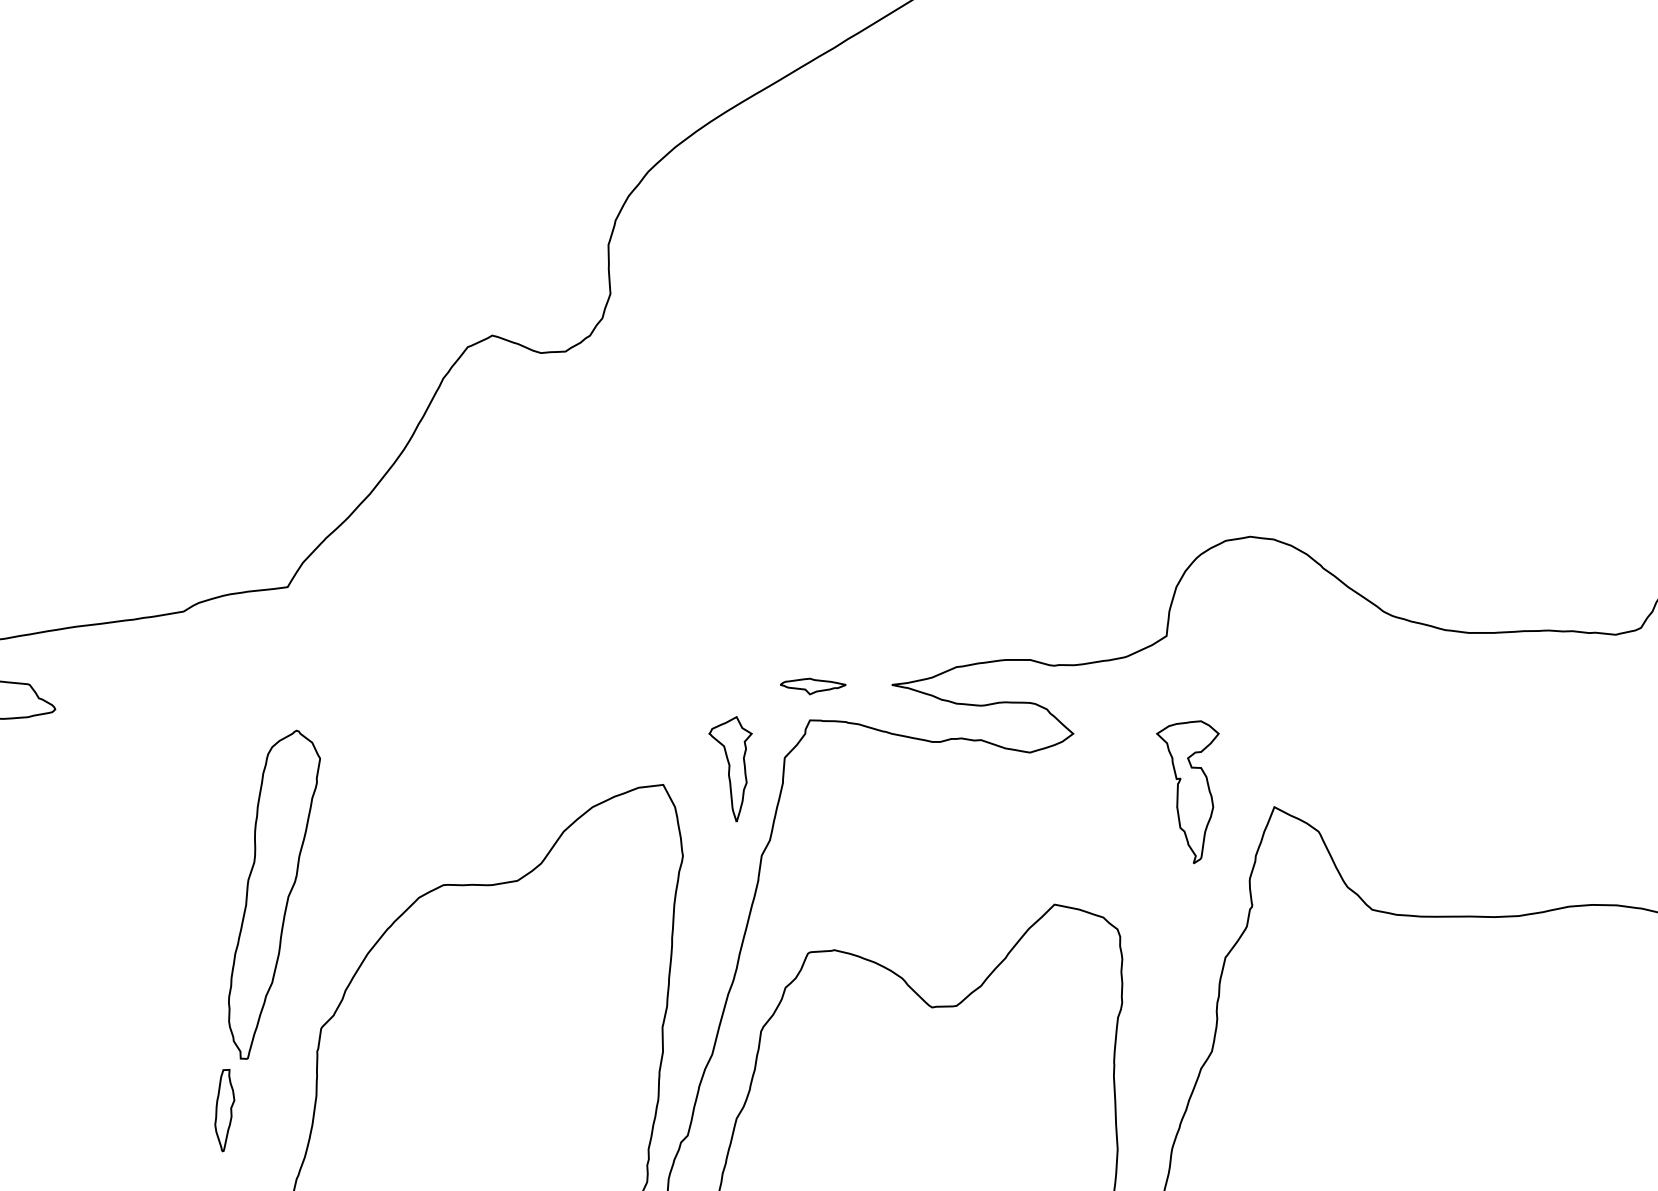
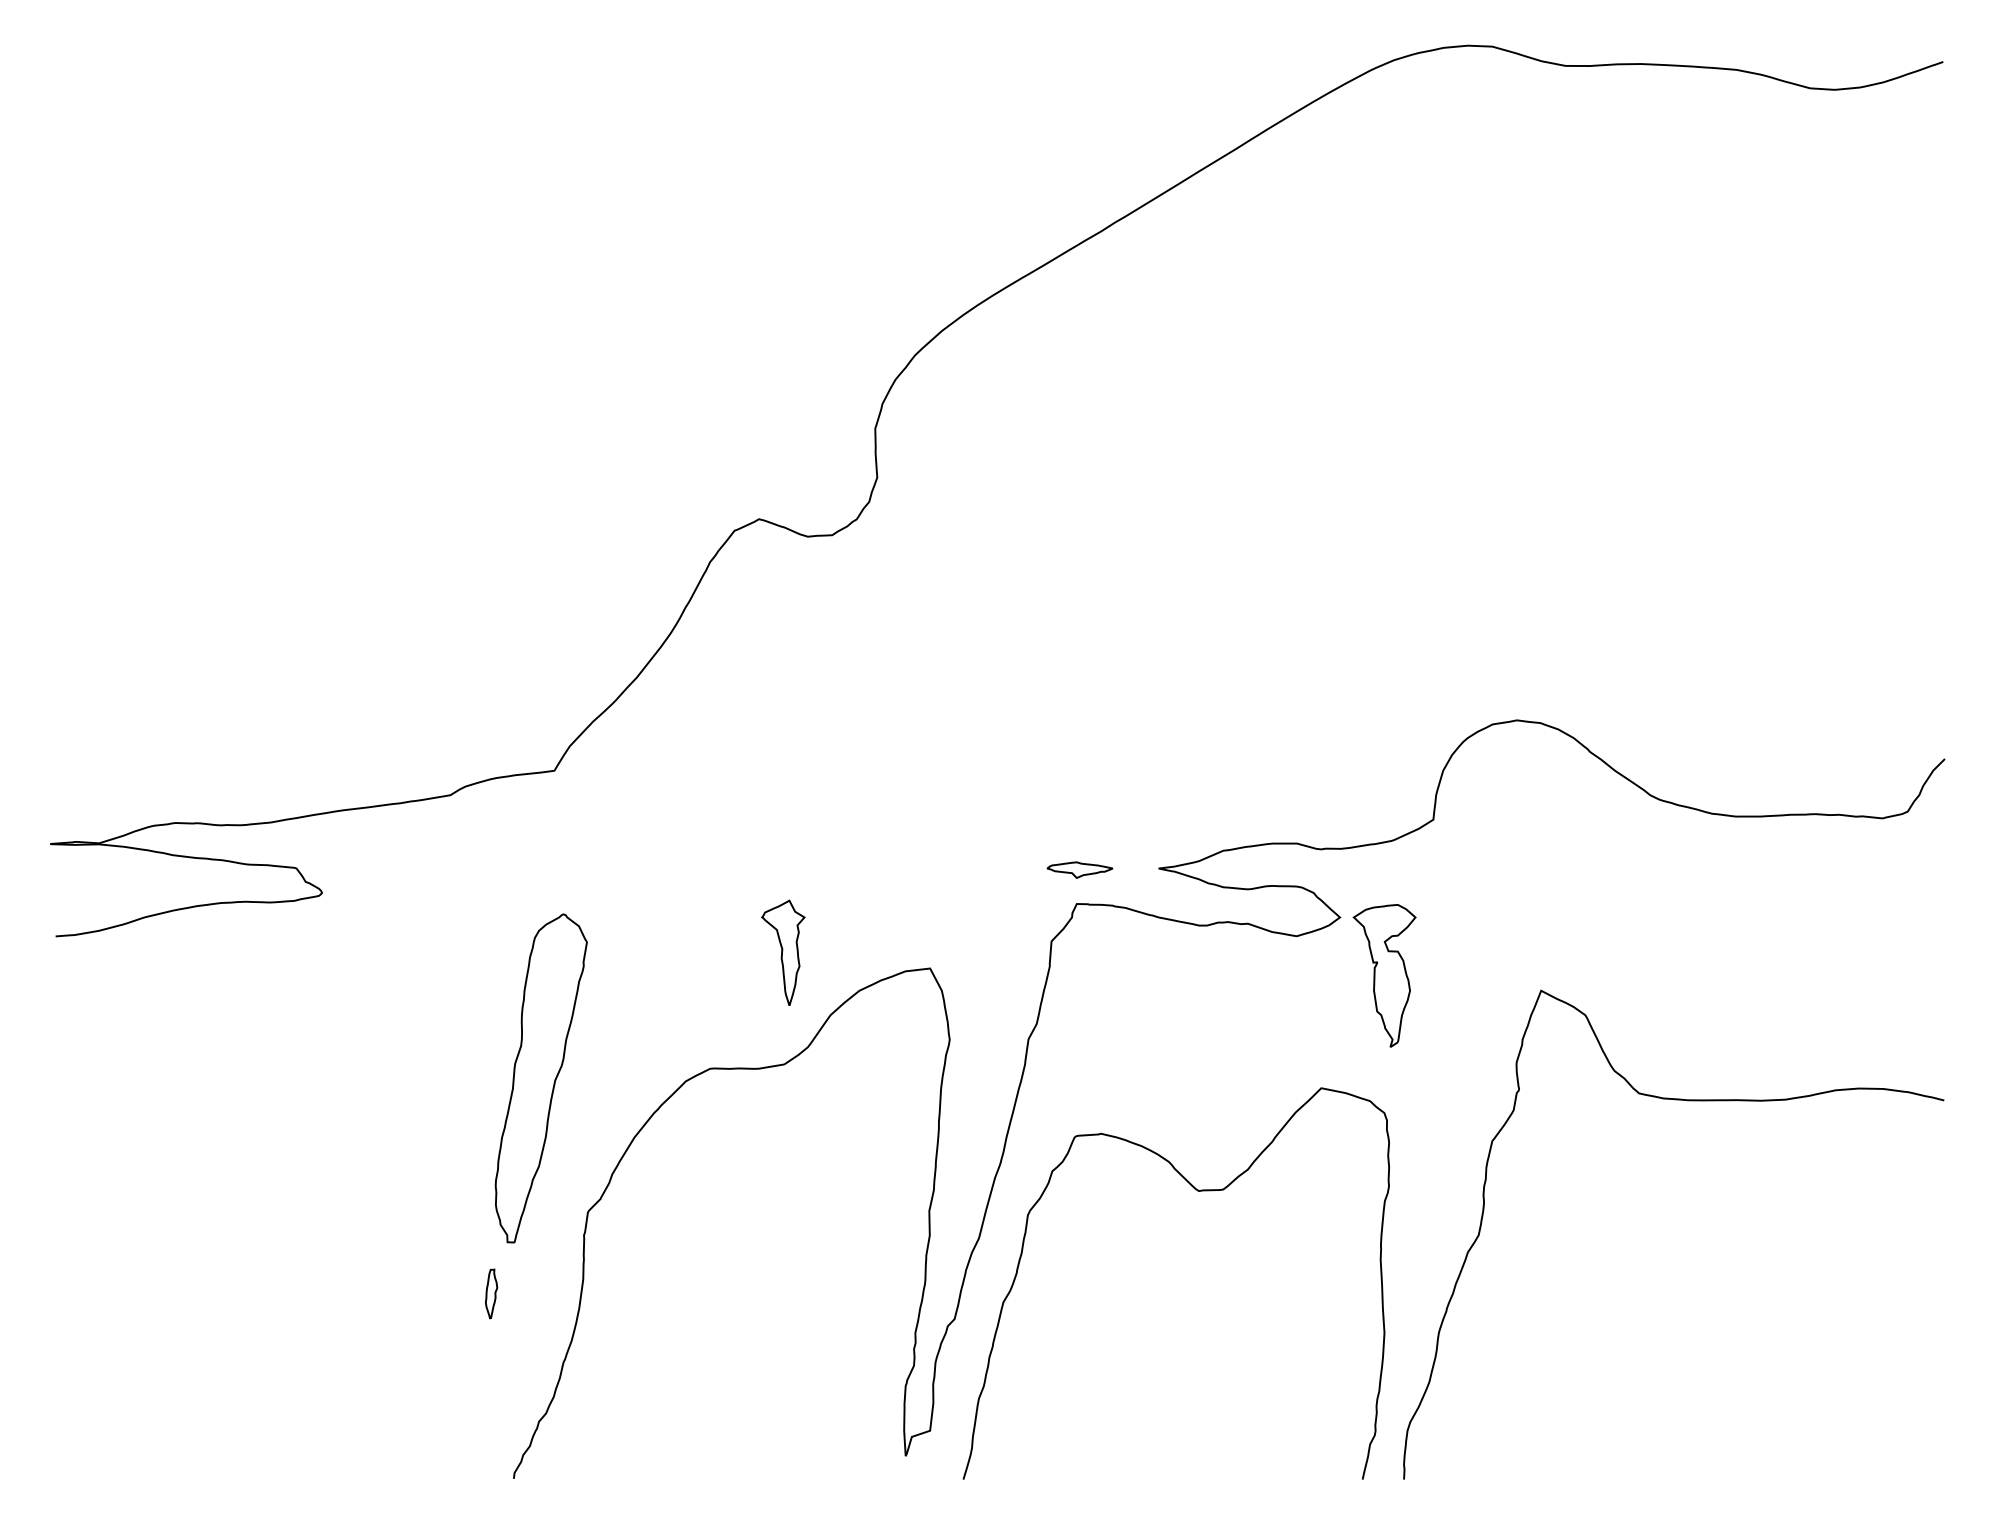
part: (730, 768) -> (783, 952), moved
part: (1187, 791) -> (1384, 975), moved
part: (224, 1109) -> (491, 1293), size x0.6

